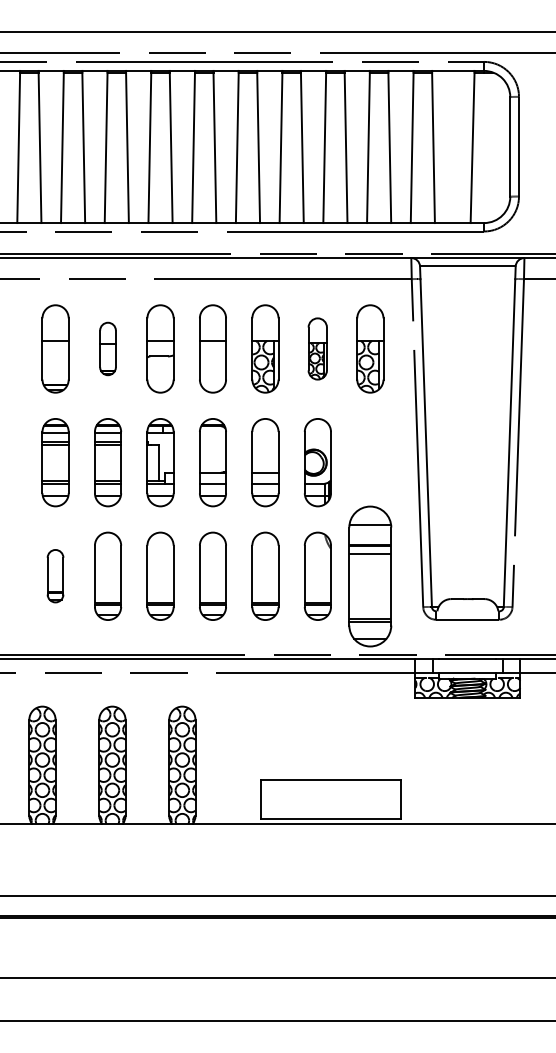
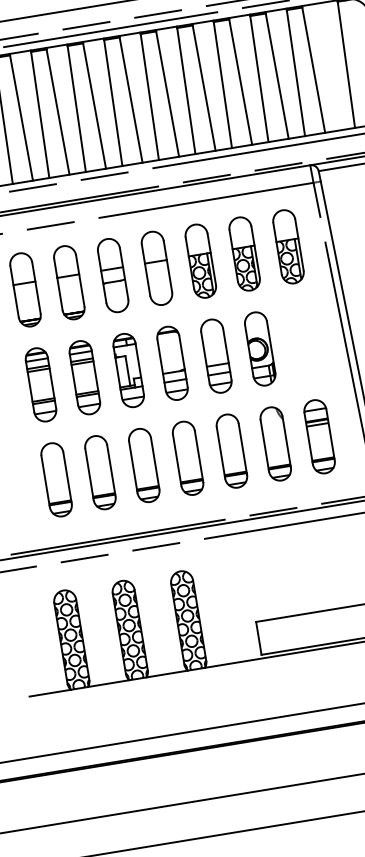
part: (107, 348) -> (68, 282), size x1.67
part: (317, 348) -> (244, 253), size x1.43
part: (55, 575) -> (56, 479), size x1.67
part: (370, 575) -> (319, 436), size x0.62

